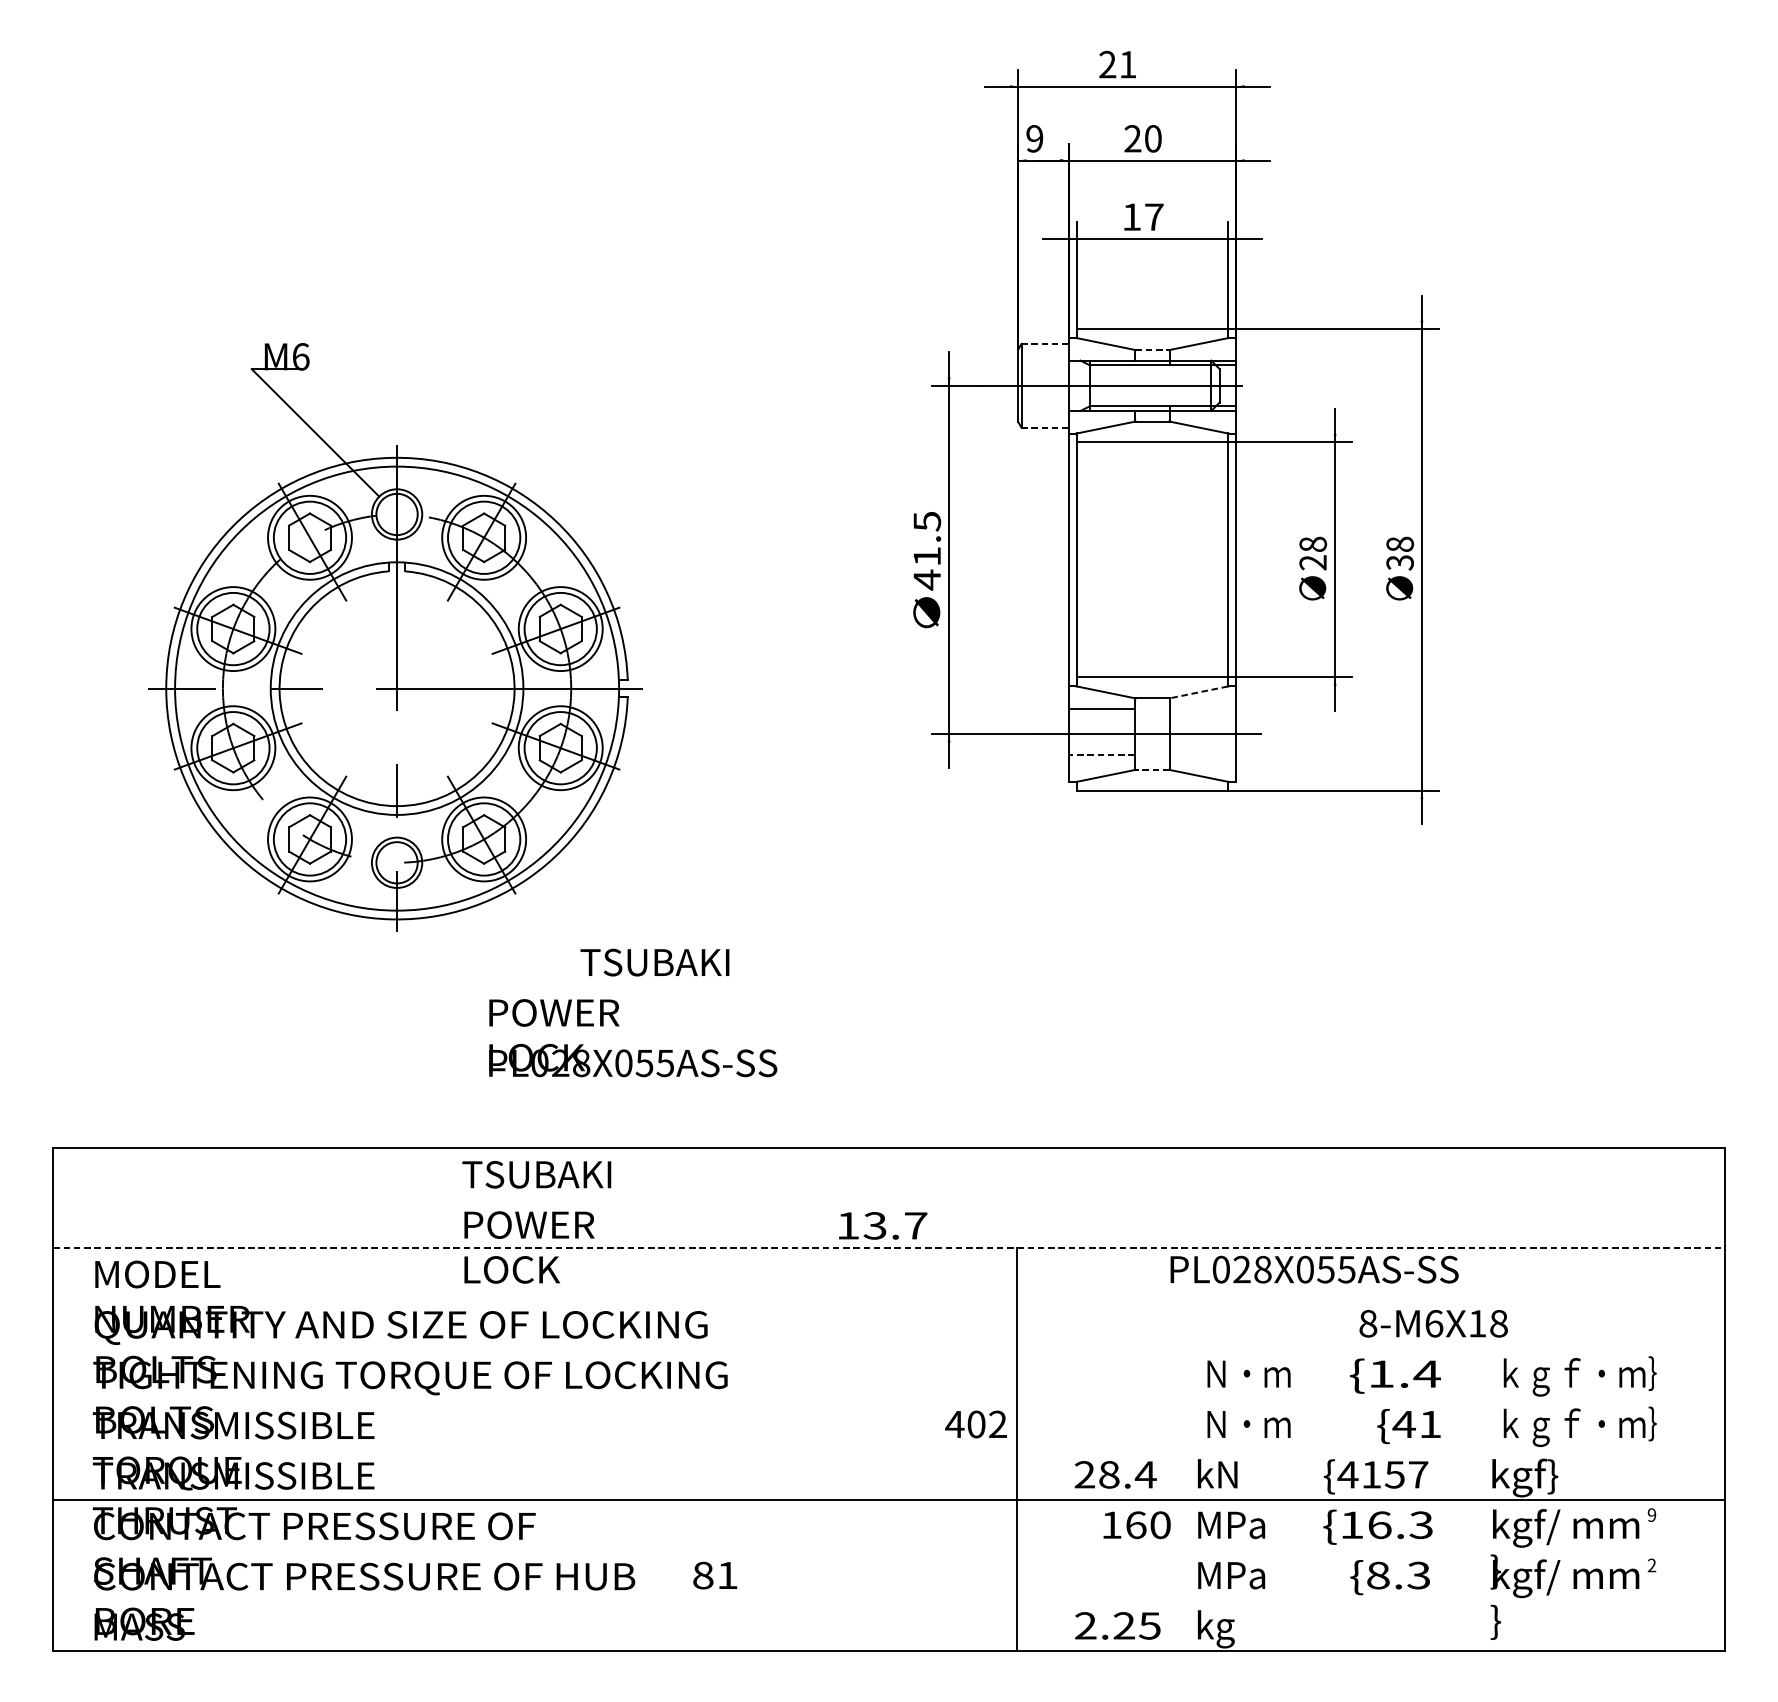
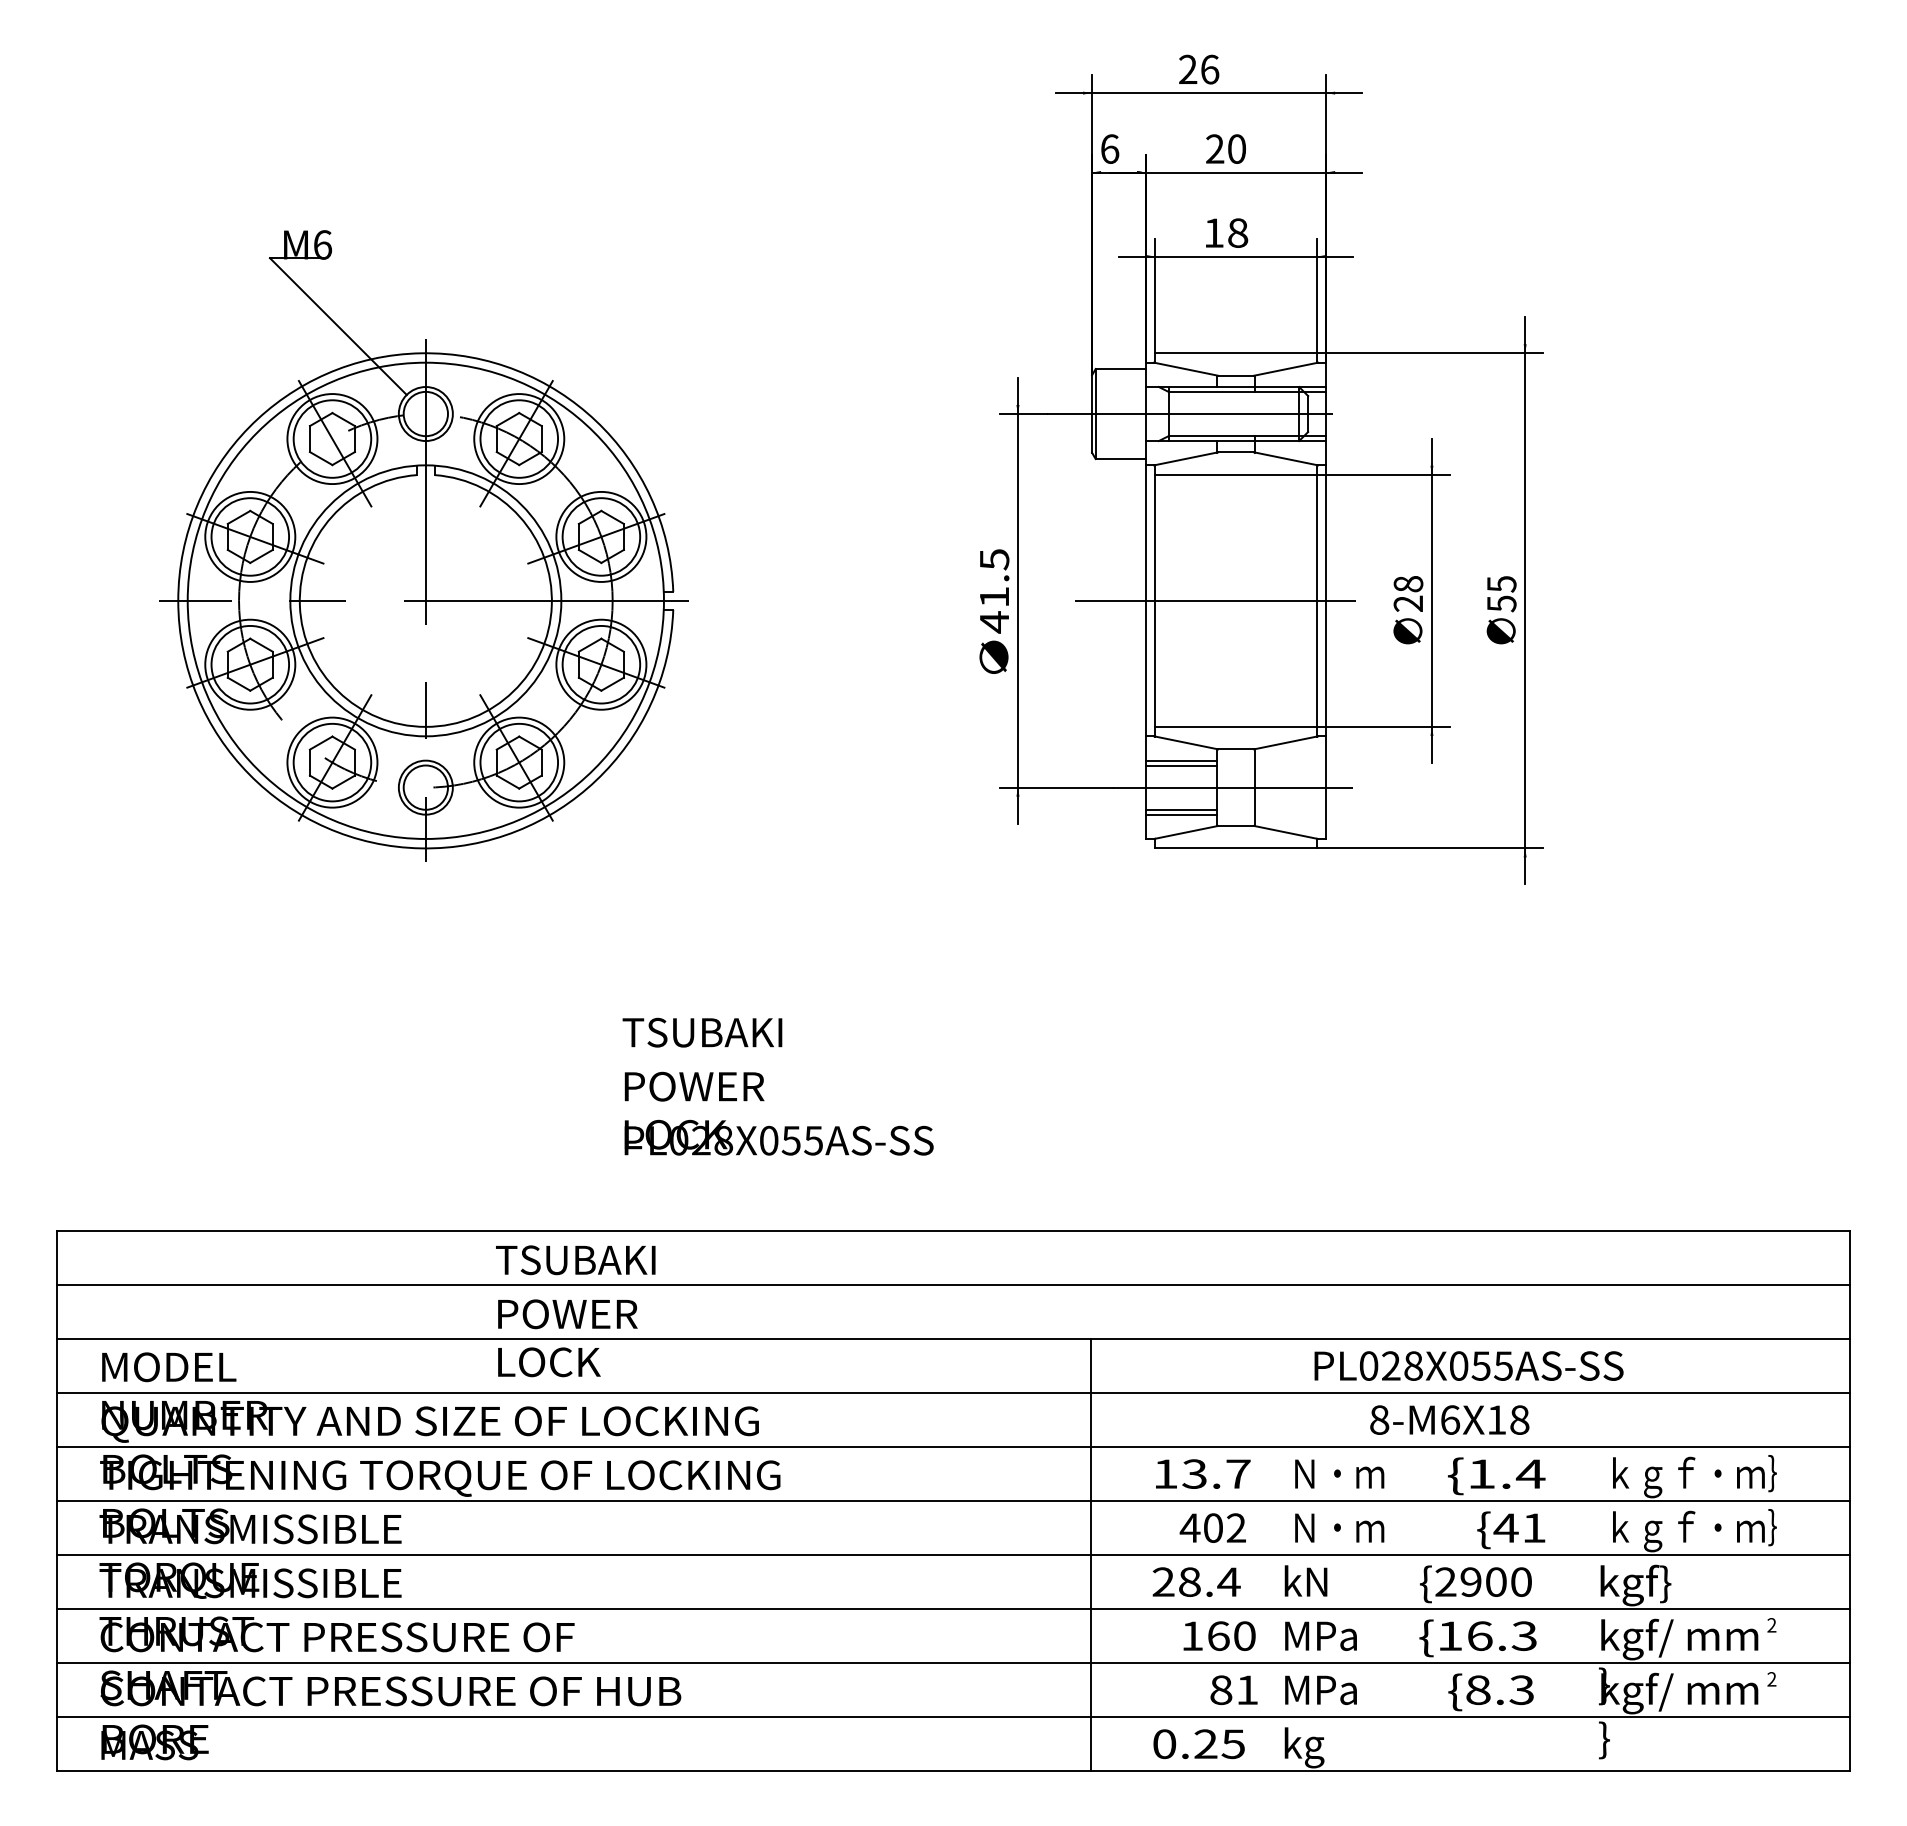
text: (1128, 64) -> (1210, 69), 21 -> 26
text: (1035, 138) -> (1110, 148), 9 -> 6
text: (1154, 216) -> (1238, 232), 17 -> 18
line: (1044, 344) -> (1120, 369), dashed -> solid
line: (1152, 349) -> (1236, 375), dashed -> solid
line: (1044, 428) -> (1120, 459), dashed -> solid
text: (1399, 553) -> (1501, 593), 38 -> 55
line: (1133, 559) -> (1215, 600), added
part: (394, 637) -> (423, 545), moved
line: (1198, 692) -> (1285, 743), dashed -> solid
line: (1101, 713) -> (1181, 765), added
line: (1101, 754) -> (1181, 809), dashed -> solid
line: (1101, 759) -> (1181, 814), added
line: (1151, 769) -> (1235, 825), dashed -> solid
text: (632, 1037) -> (778, 1113), moved
line: (889, 1198) -> (953, 1285), added
text: (883, 1225) -> (1203, 1473), moved
line: (889, 1248) -> (953, 1339), dashed -> solid
text: (1314, 1269) -> (1468, 1365), moved
line: (889, 1298) -> (953, 1393), added
text: (1433, 1323) -> (1449, 1419), moved
line: (889, 1349) -> (953, 1447), added
line: (889, 1399) -> (953, 1501), added
text: (975, 1423) -> (1212, 1527), moved
line: (889, 1450) -> (953, 1555), added
text: (1382, 1474) -> (1482, 1581), 4157 -> 2900
text: (1651, 1515) -> (1771, 1625), 9 -> 2
line: (889, 1550) -> (953, 1663), added
text: (714, 1575) -> (1233, 1690), moved
line: (889, 1601) -> (953, 1717), added
text: (1085, 1626) -> (1164, 1744), 2.25 -> 0.25

